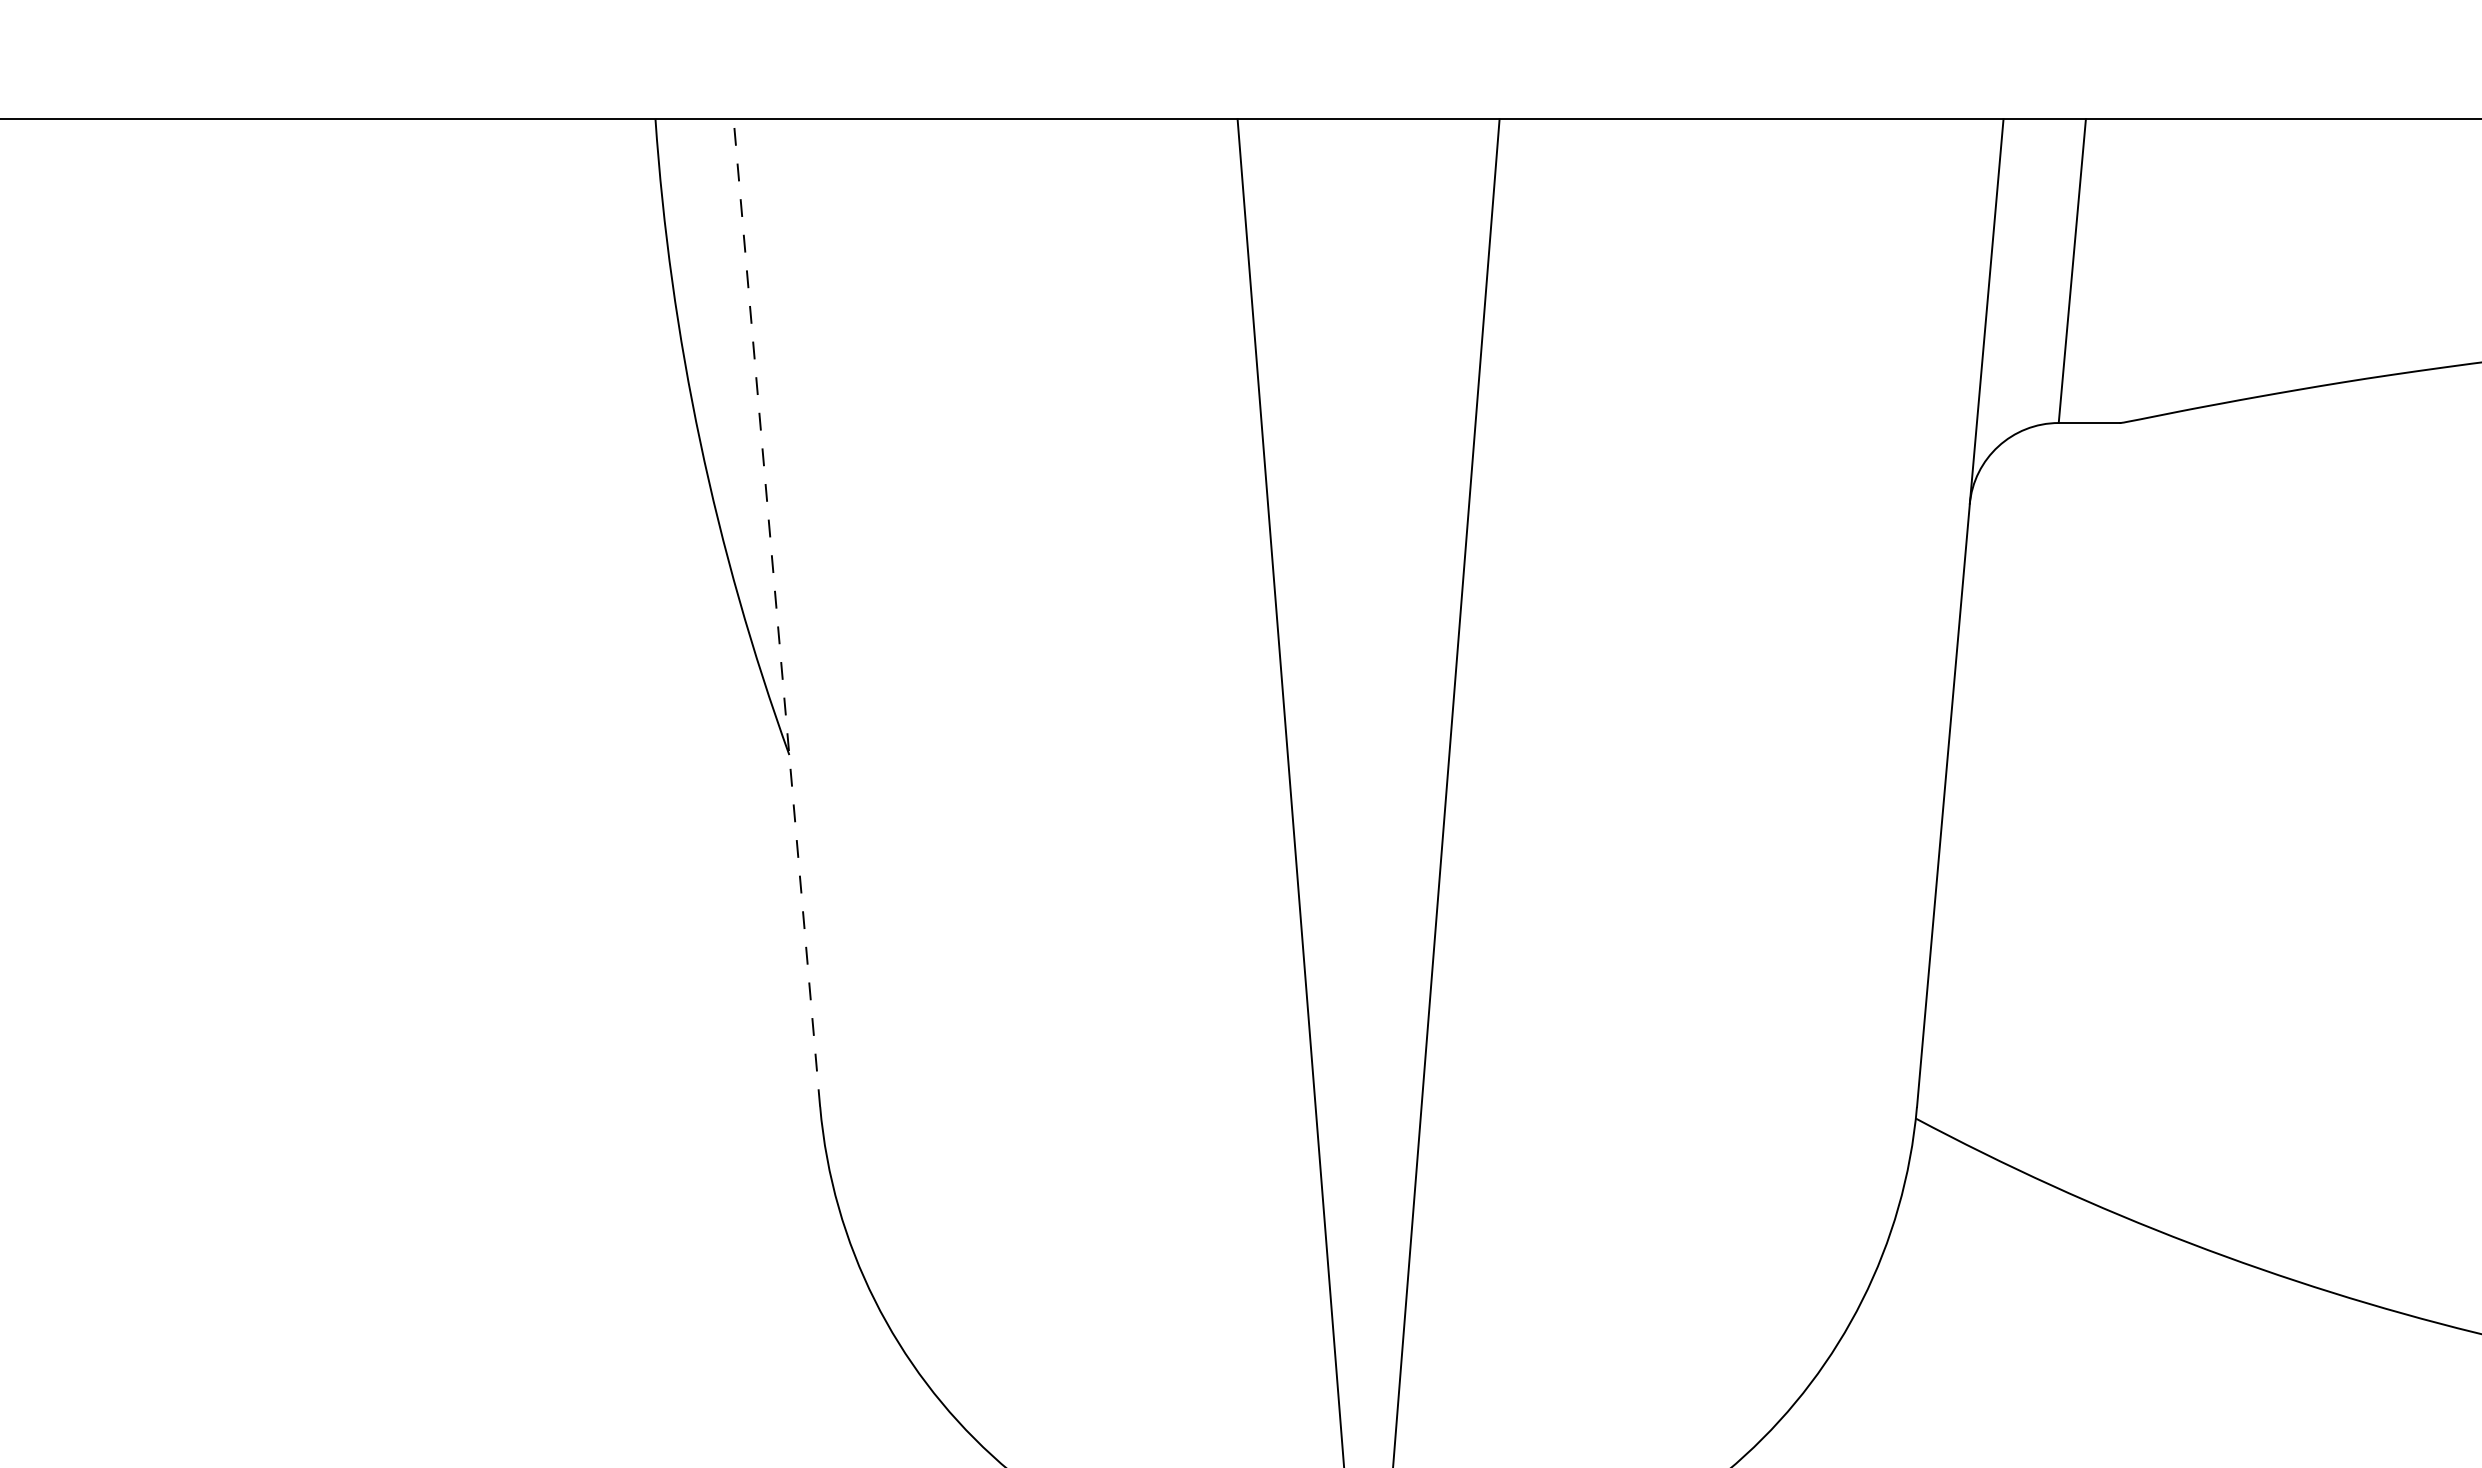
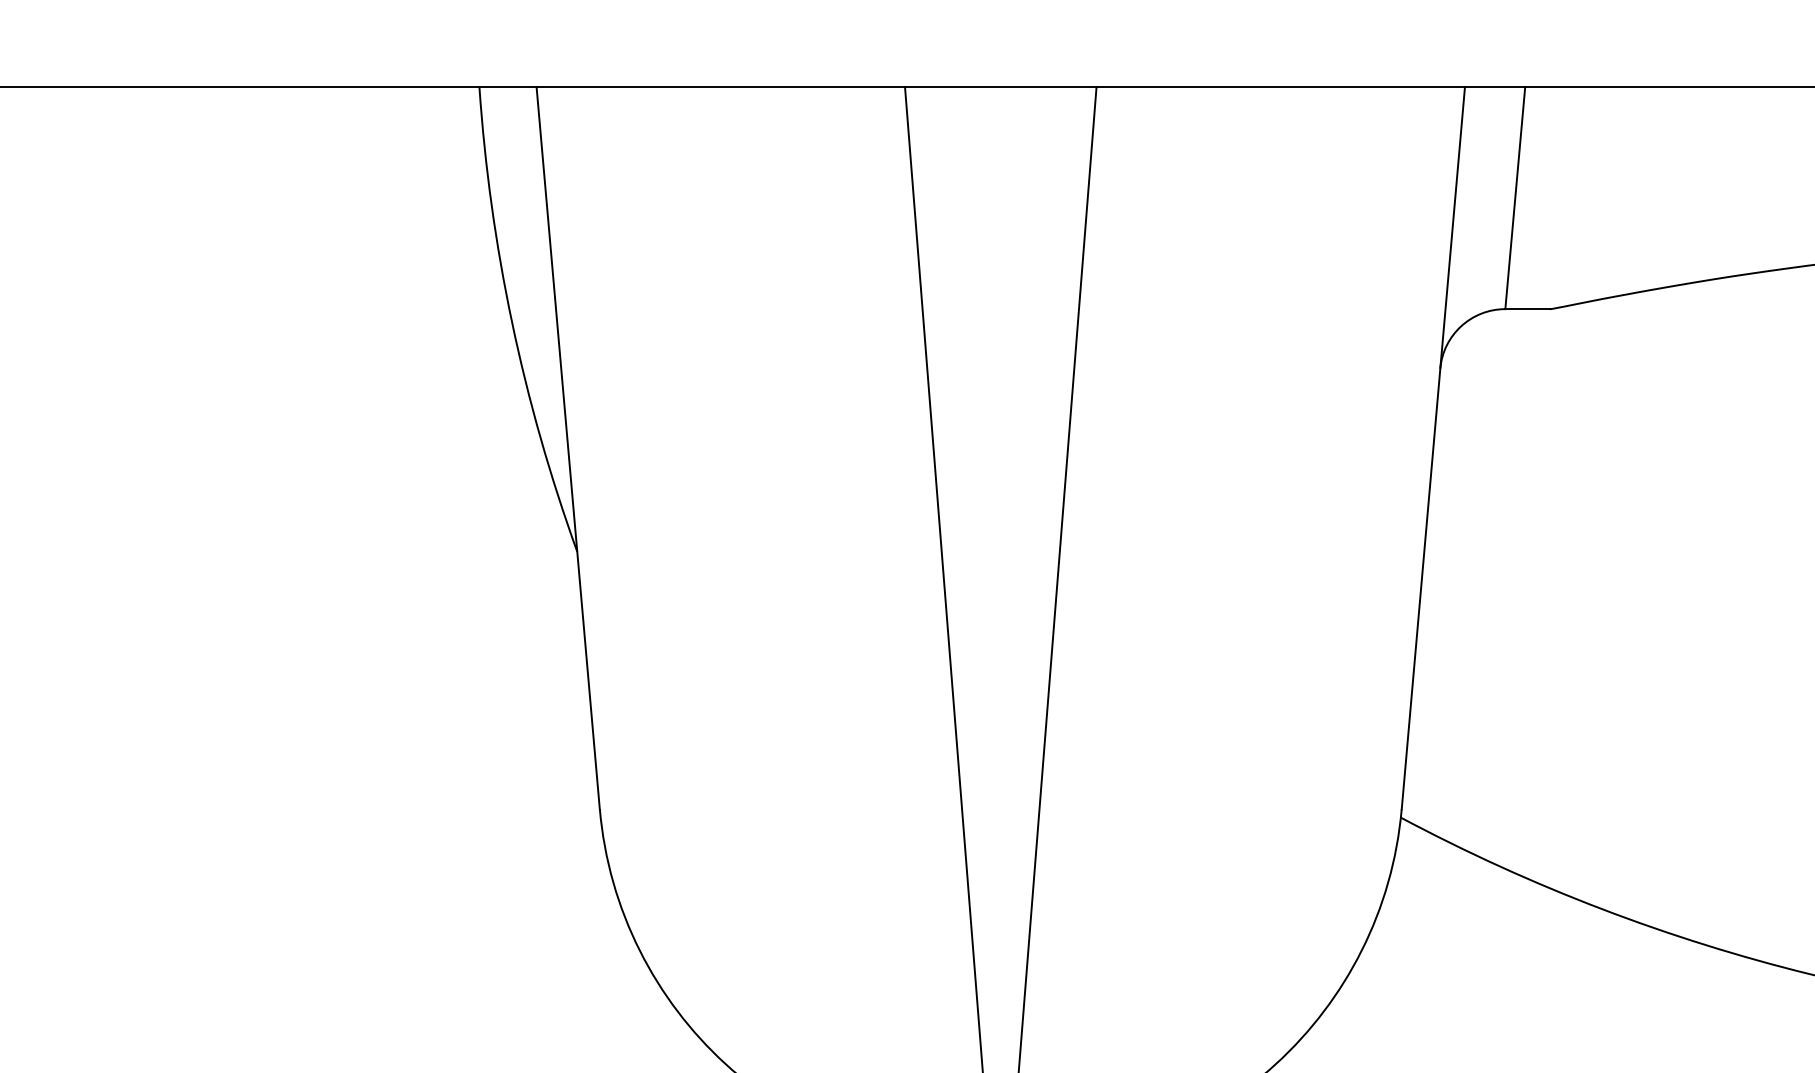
line: (776, 613) -> (567, 448), dashed -> solid

